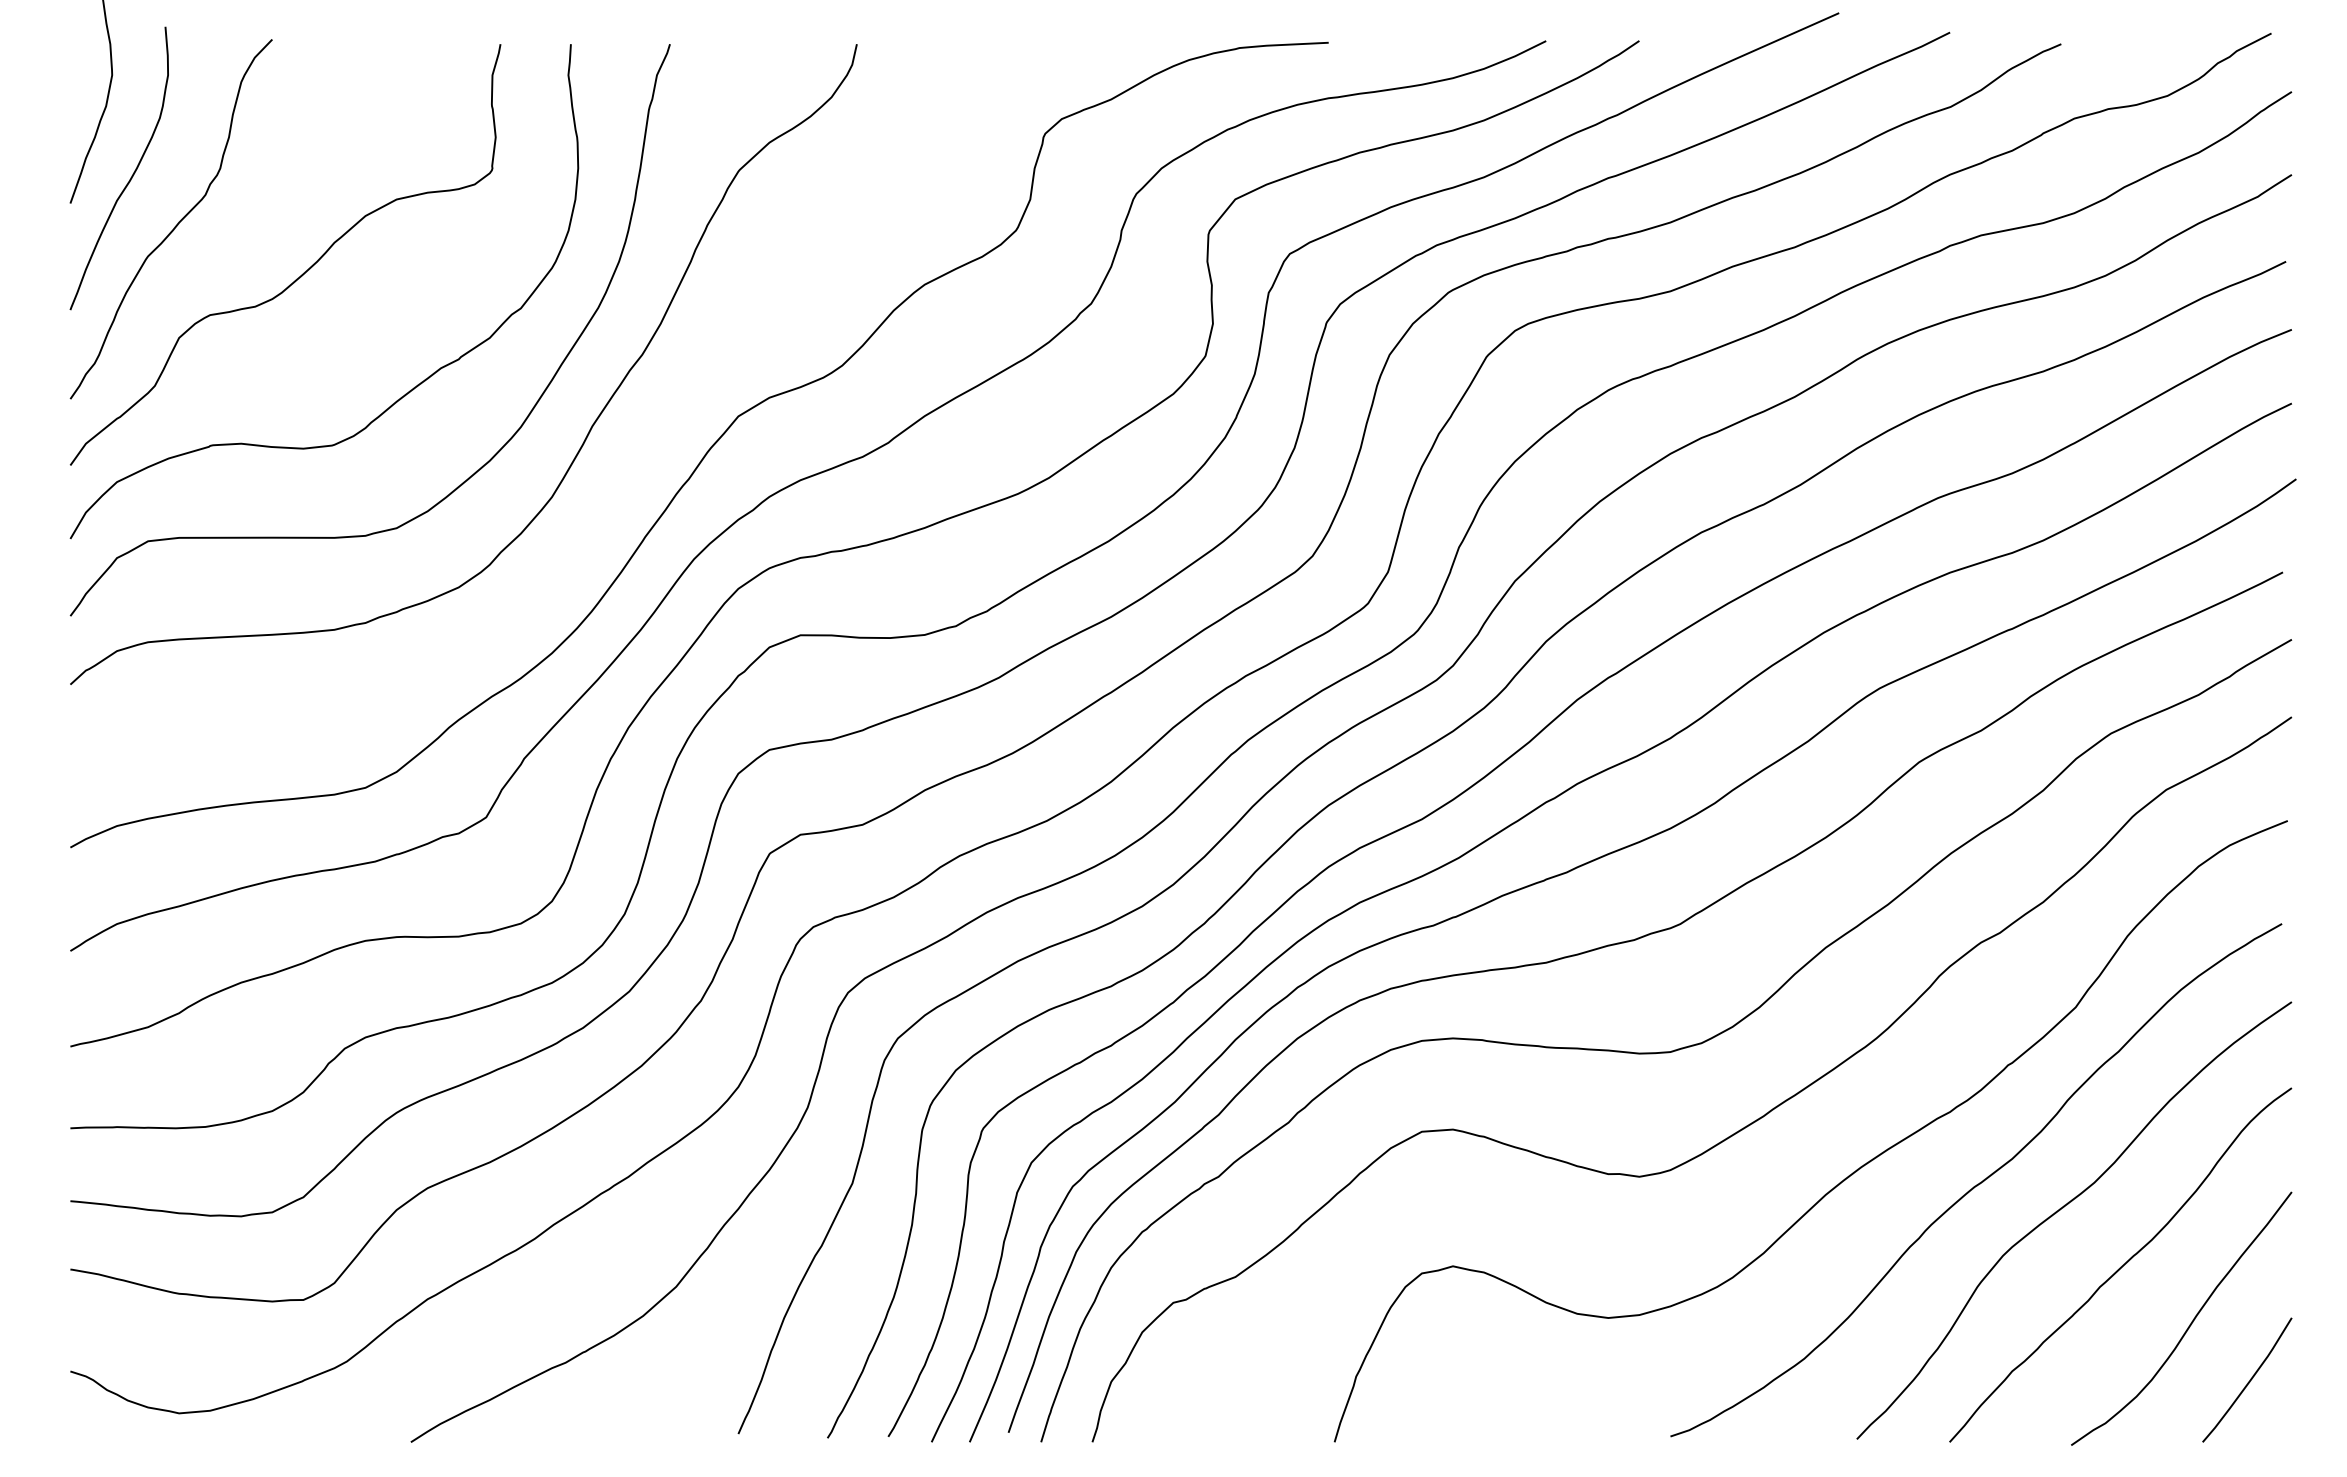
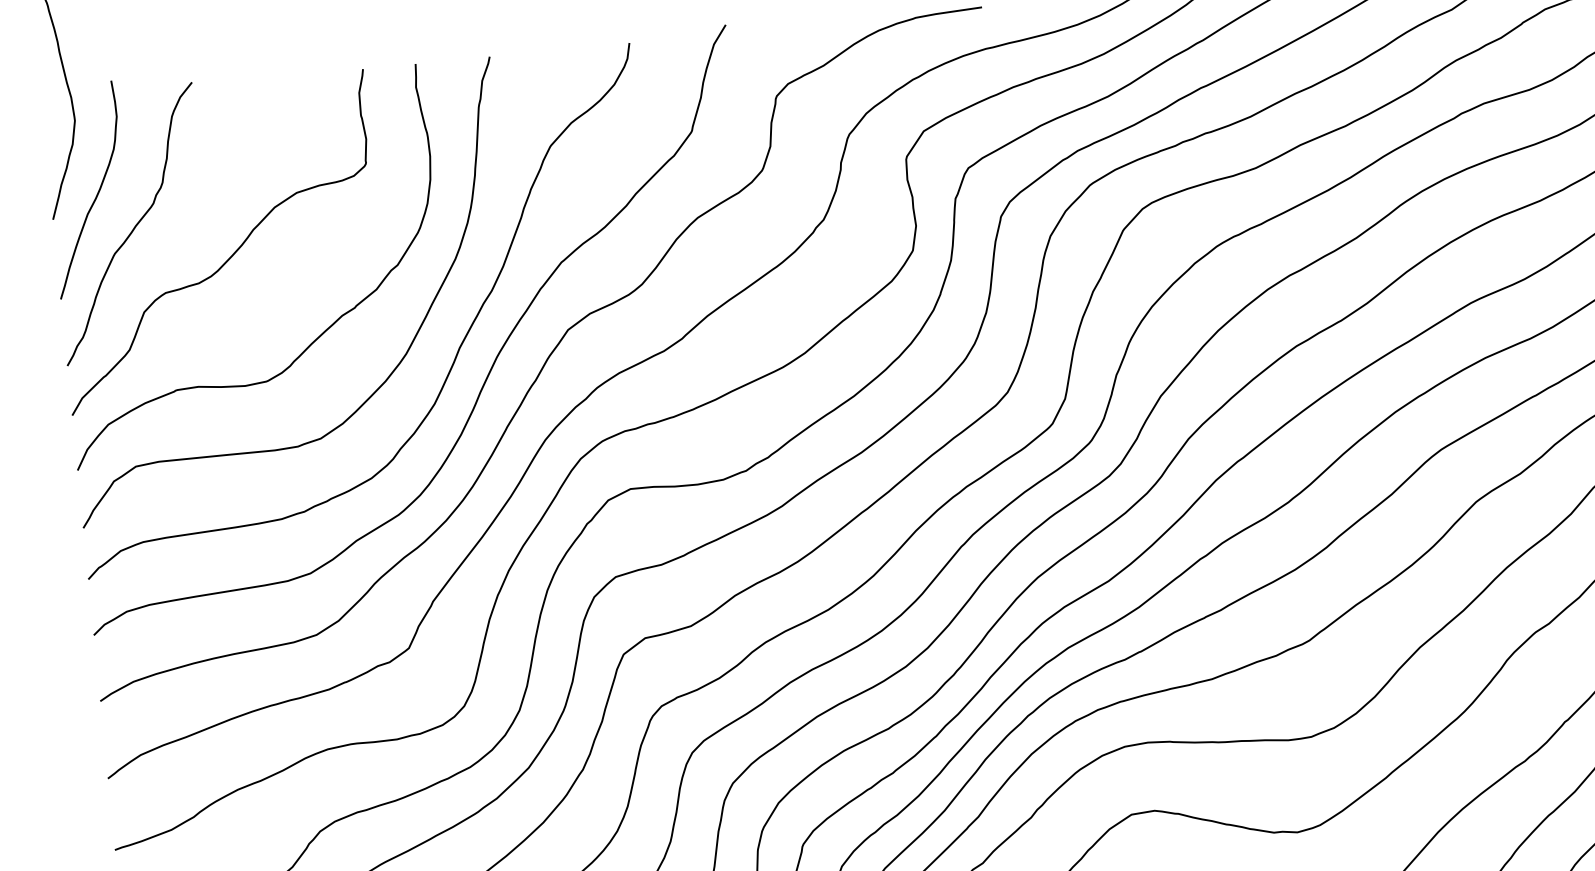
curve: (630, 457) -> (490, 368), added

